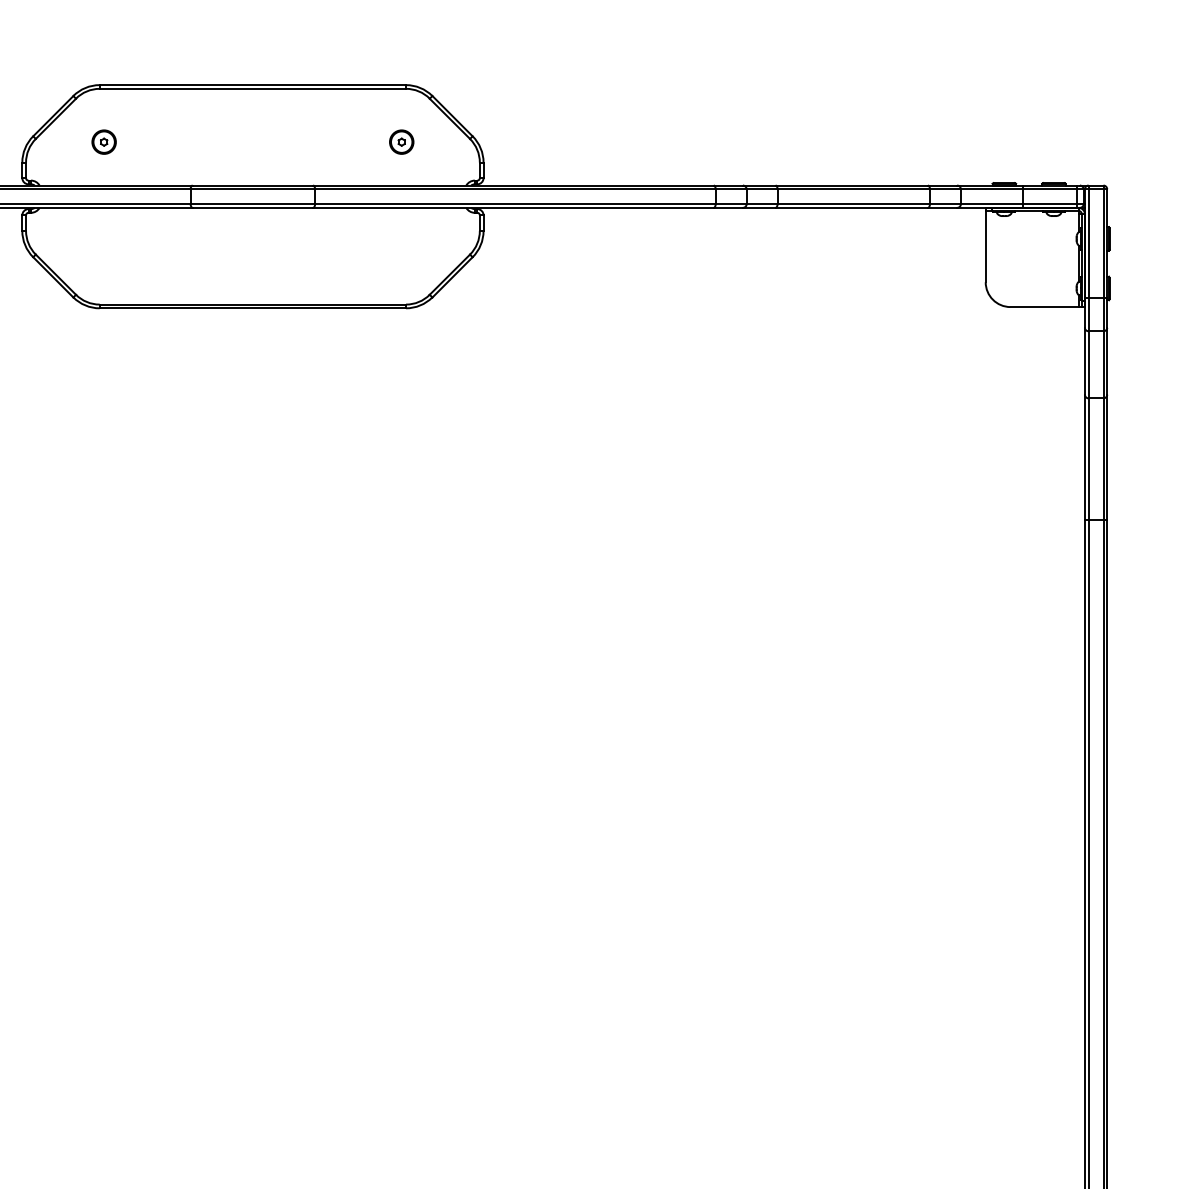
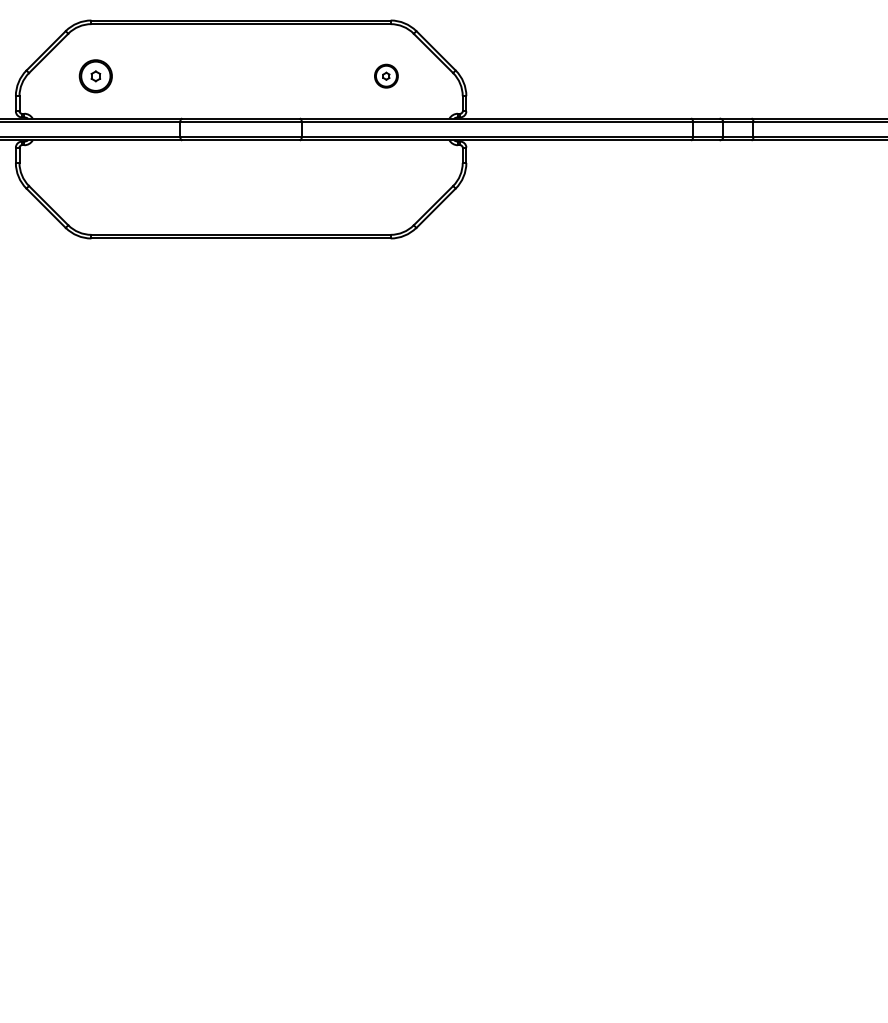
part: (103, 141) -> (95, 75), size x1.4

